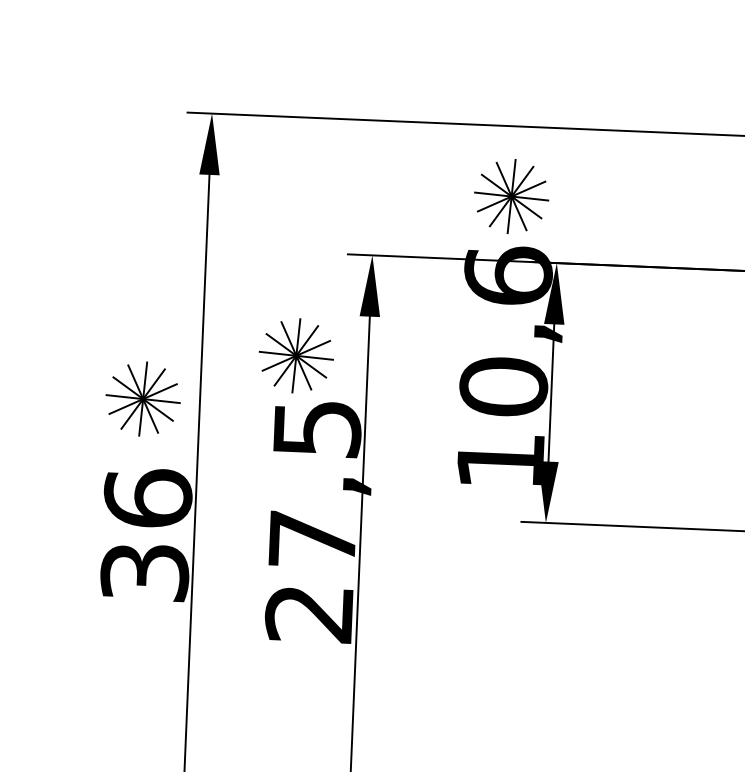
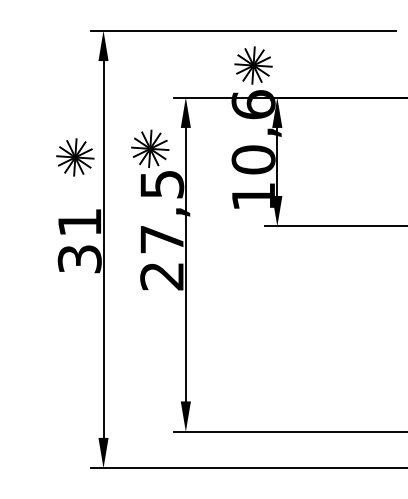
part: (143, 399) -> (75, 157), moved
text: (147, 496) -> (79, 221), 36 -> 31

